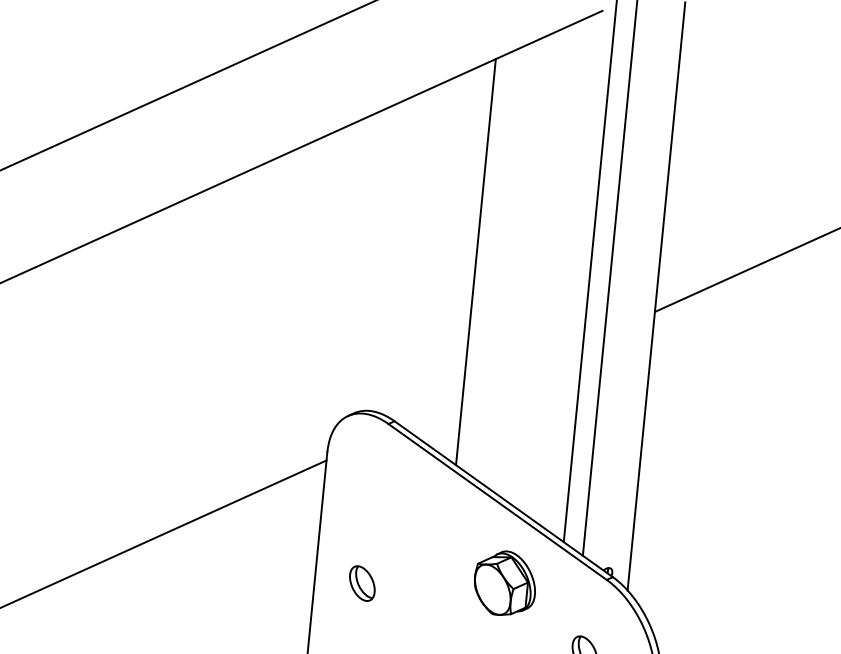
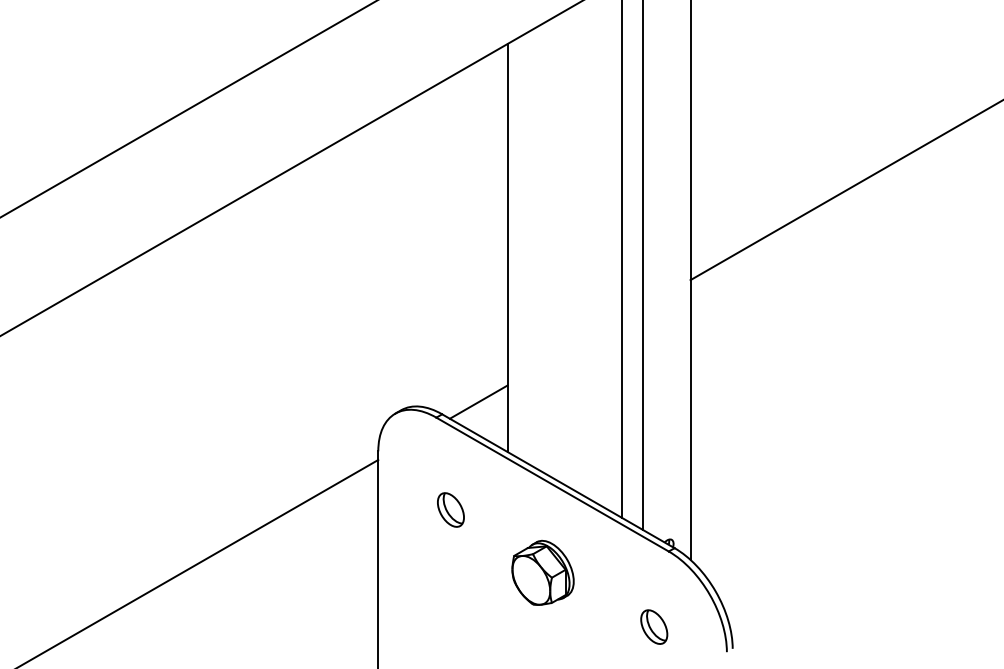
line: (432, 412) -> (478, 401), added
part: (504, 582) -> (542, 572), moved
part: (361, 583) -> (450, 509), moved

